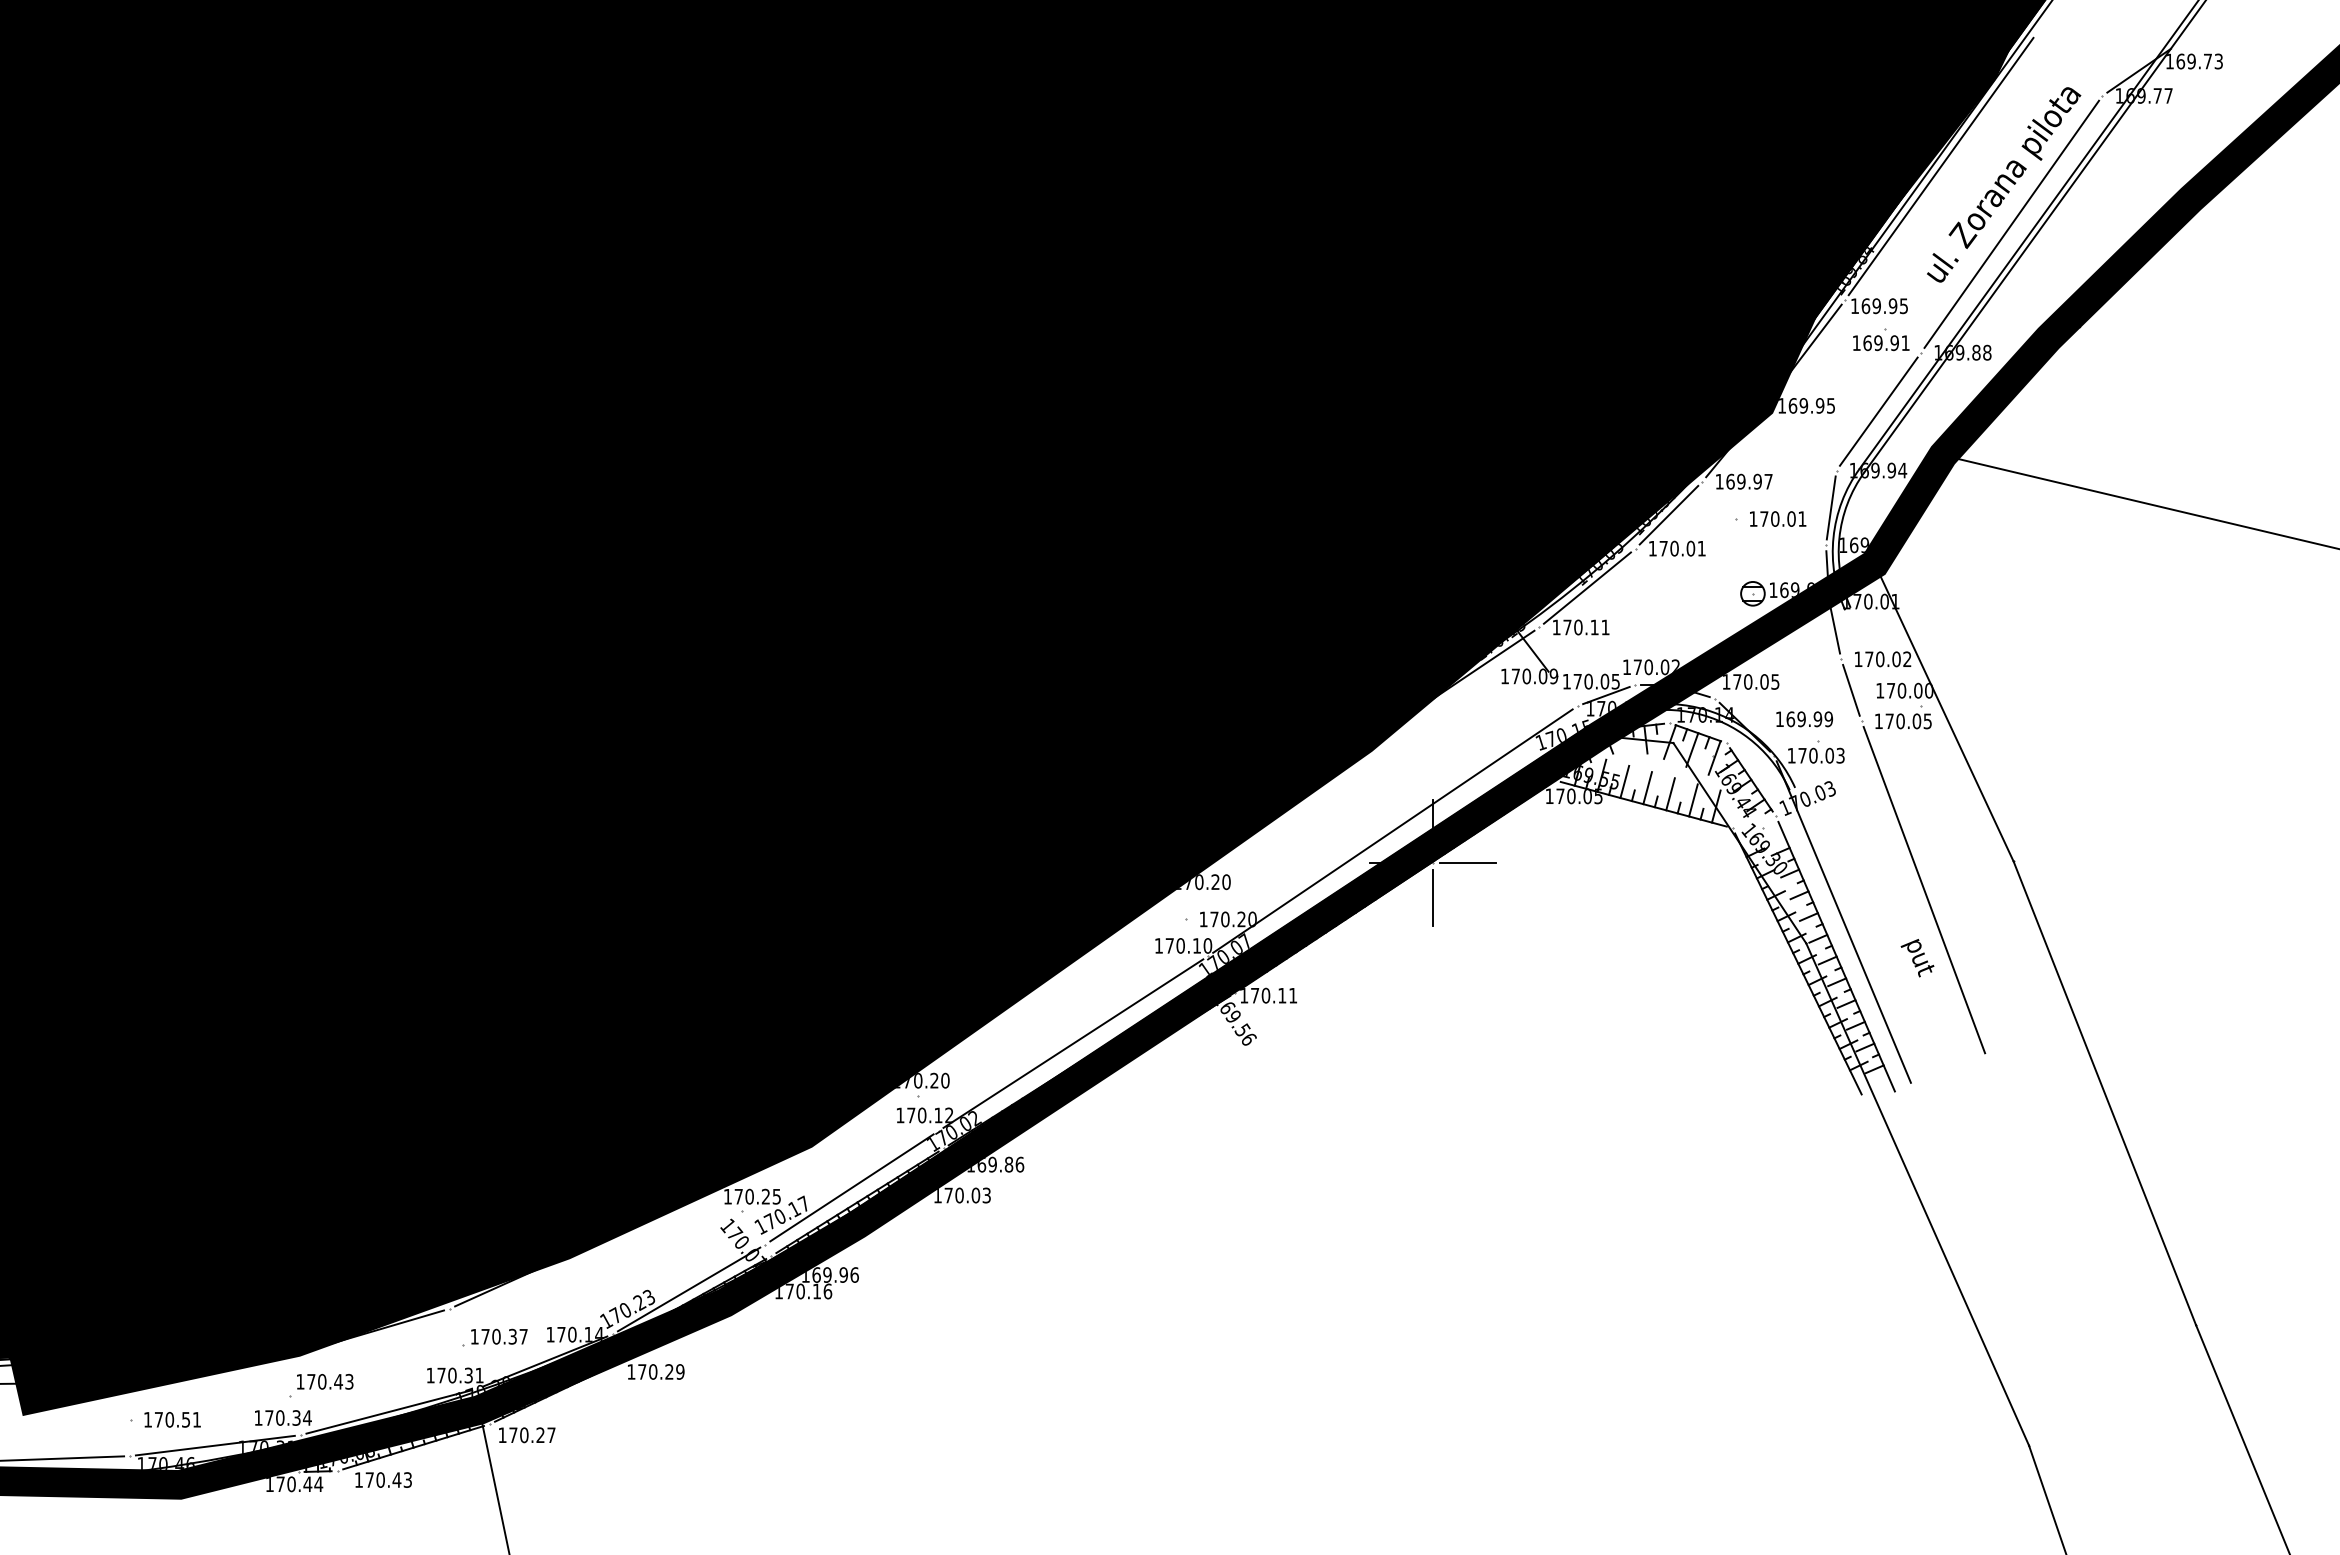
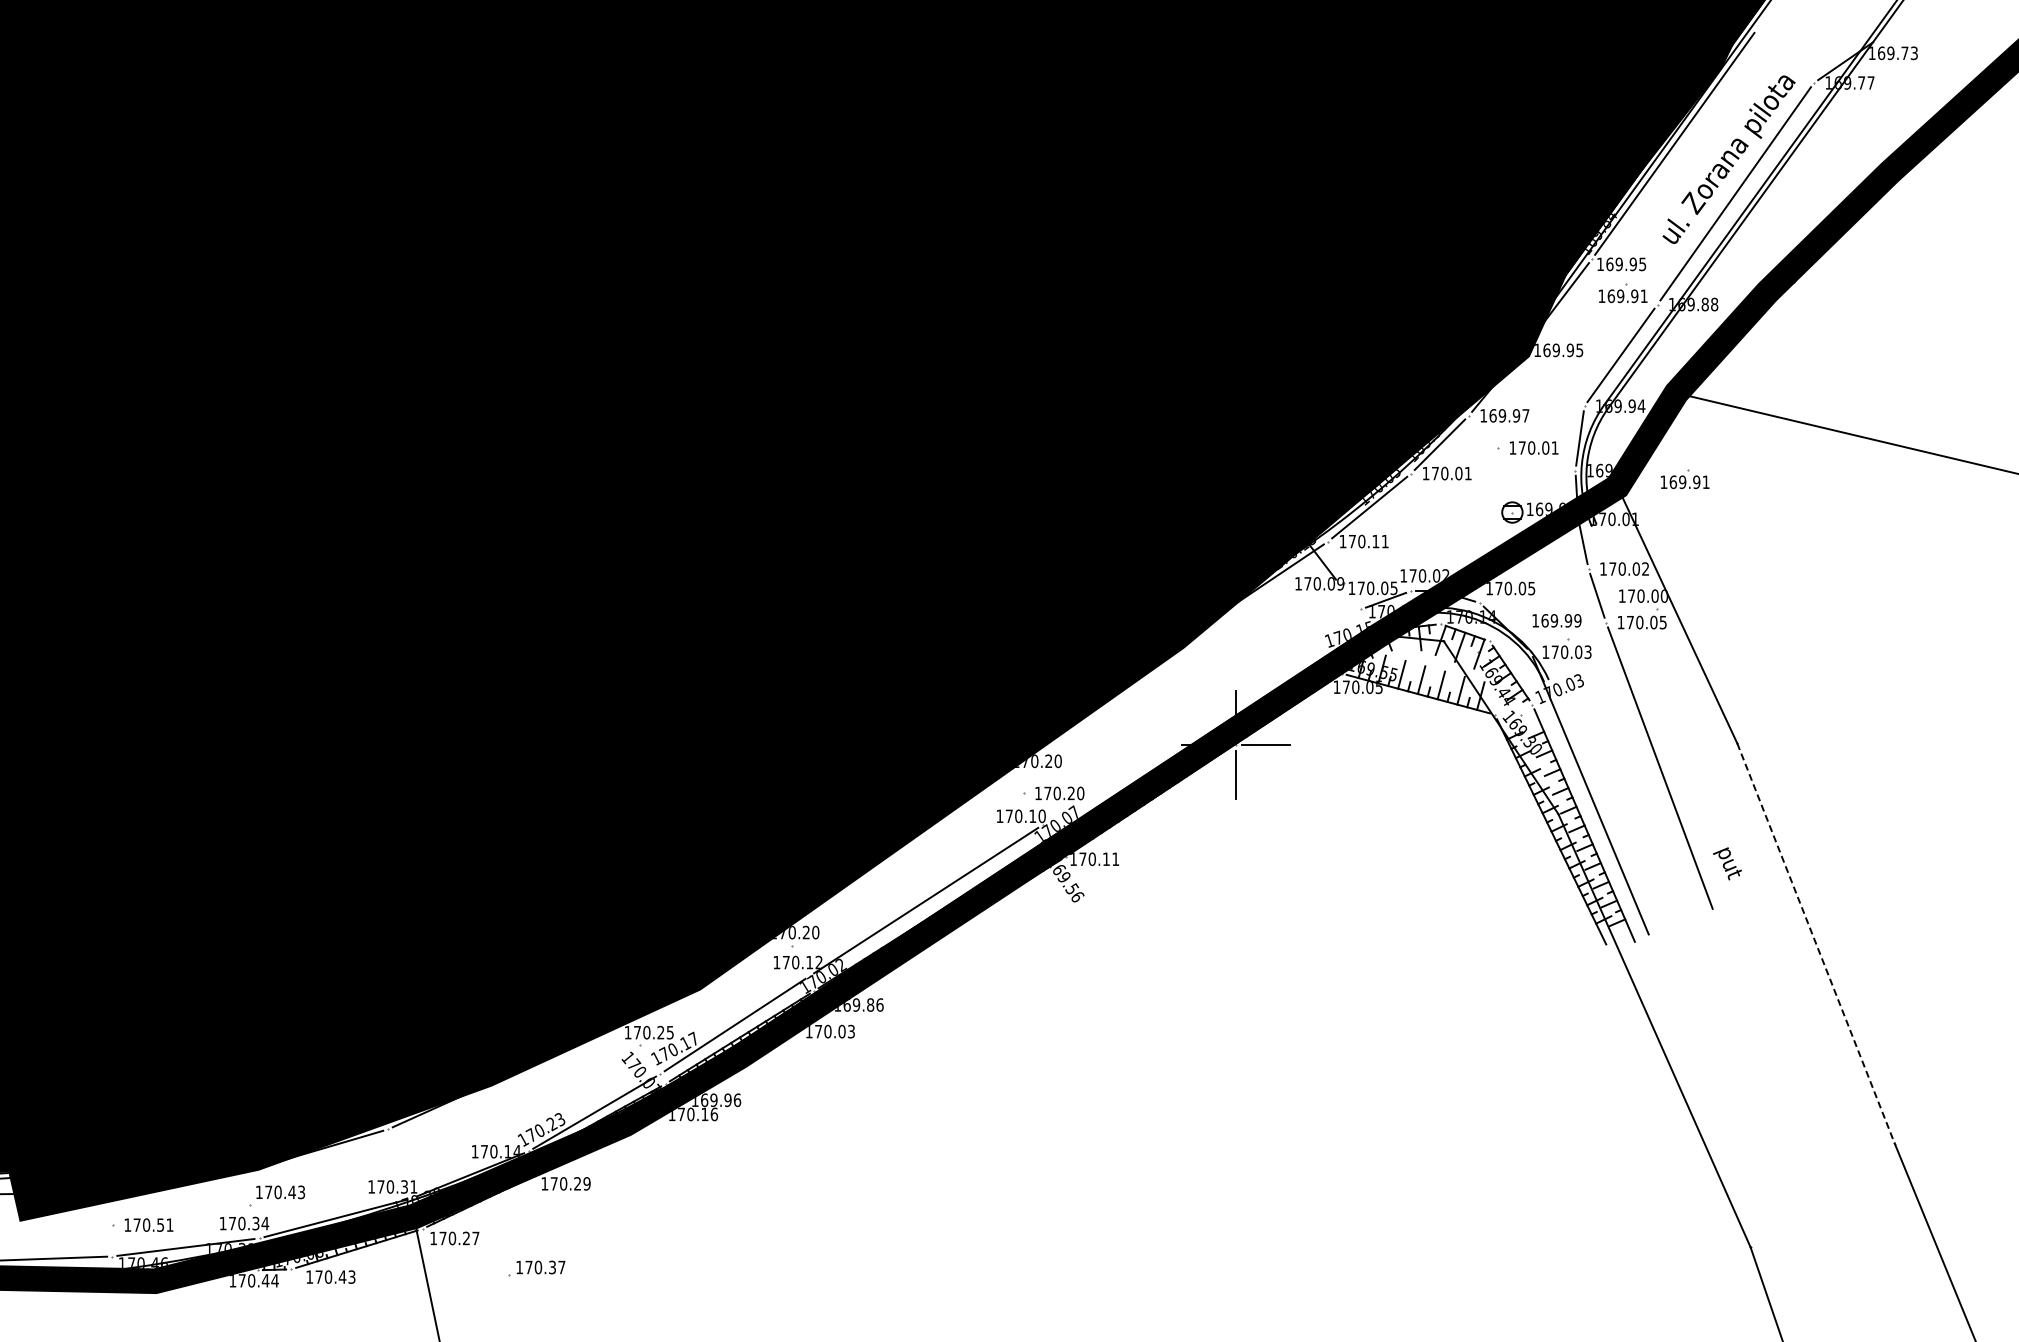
part: (1953, 555) -> (1685, 479), added
line: (1392, 831) -> (1201, 717), removed
text: (1917, 957) -> (1727, 863), moved
line: (2105, 1093) -> (1816, 943), solid -> dashed
part: (494, 1337) -> (536, 1268), moved

